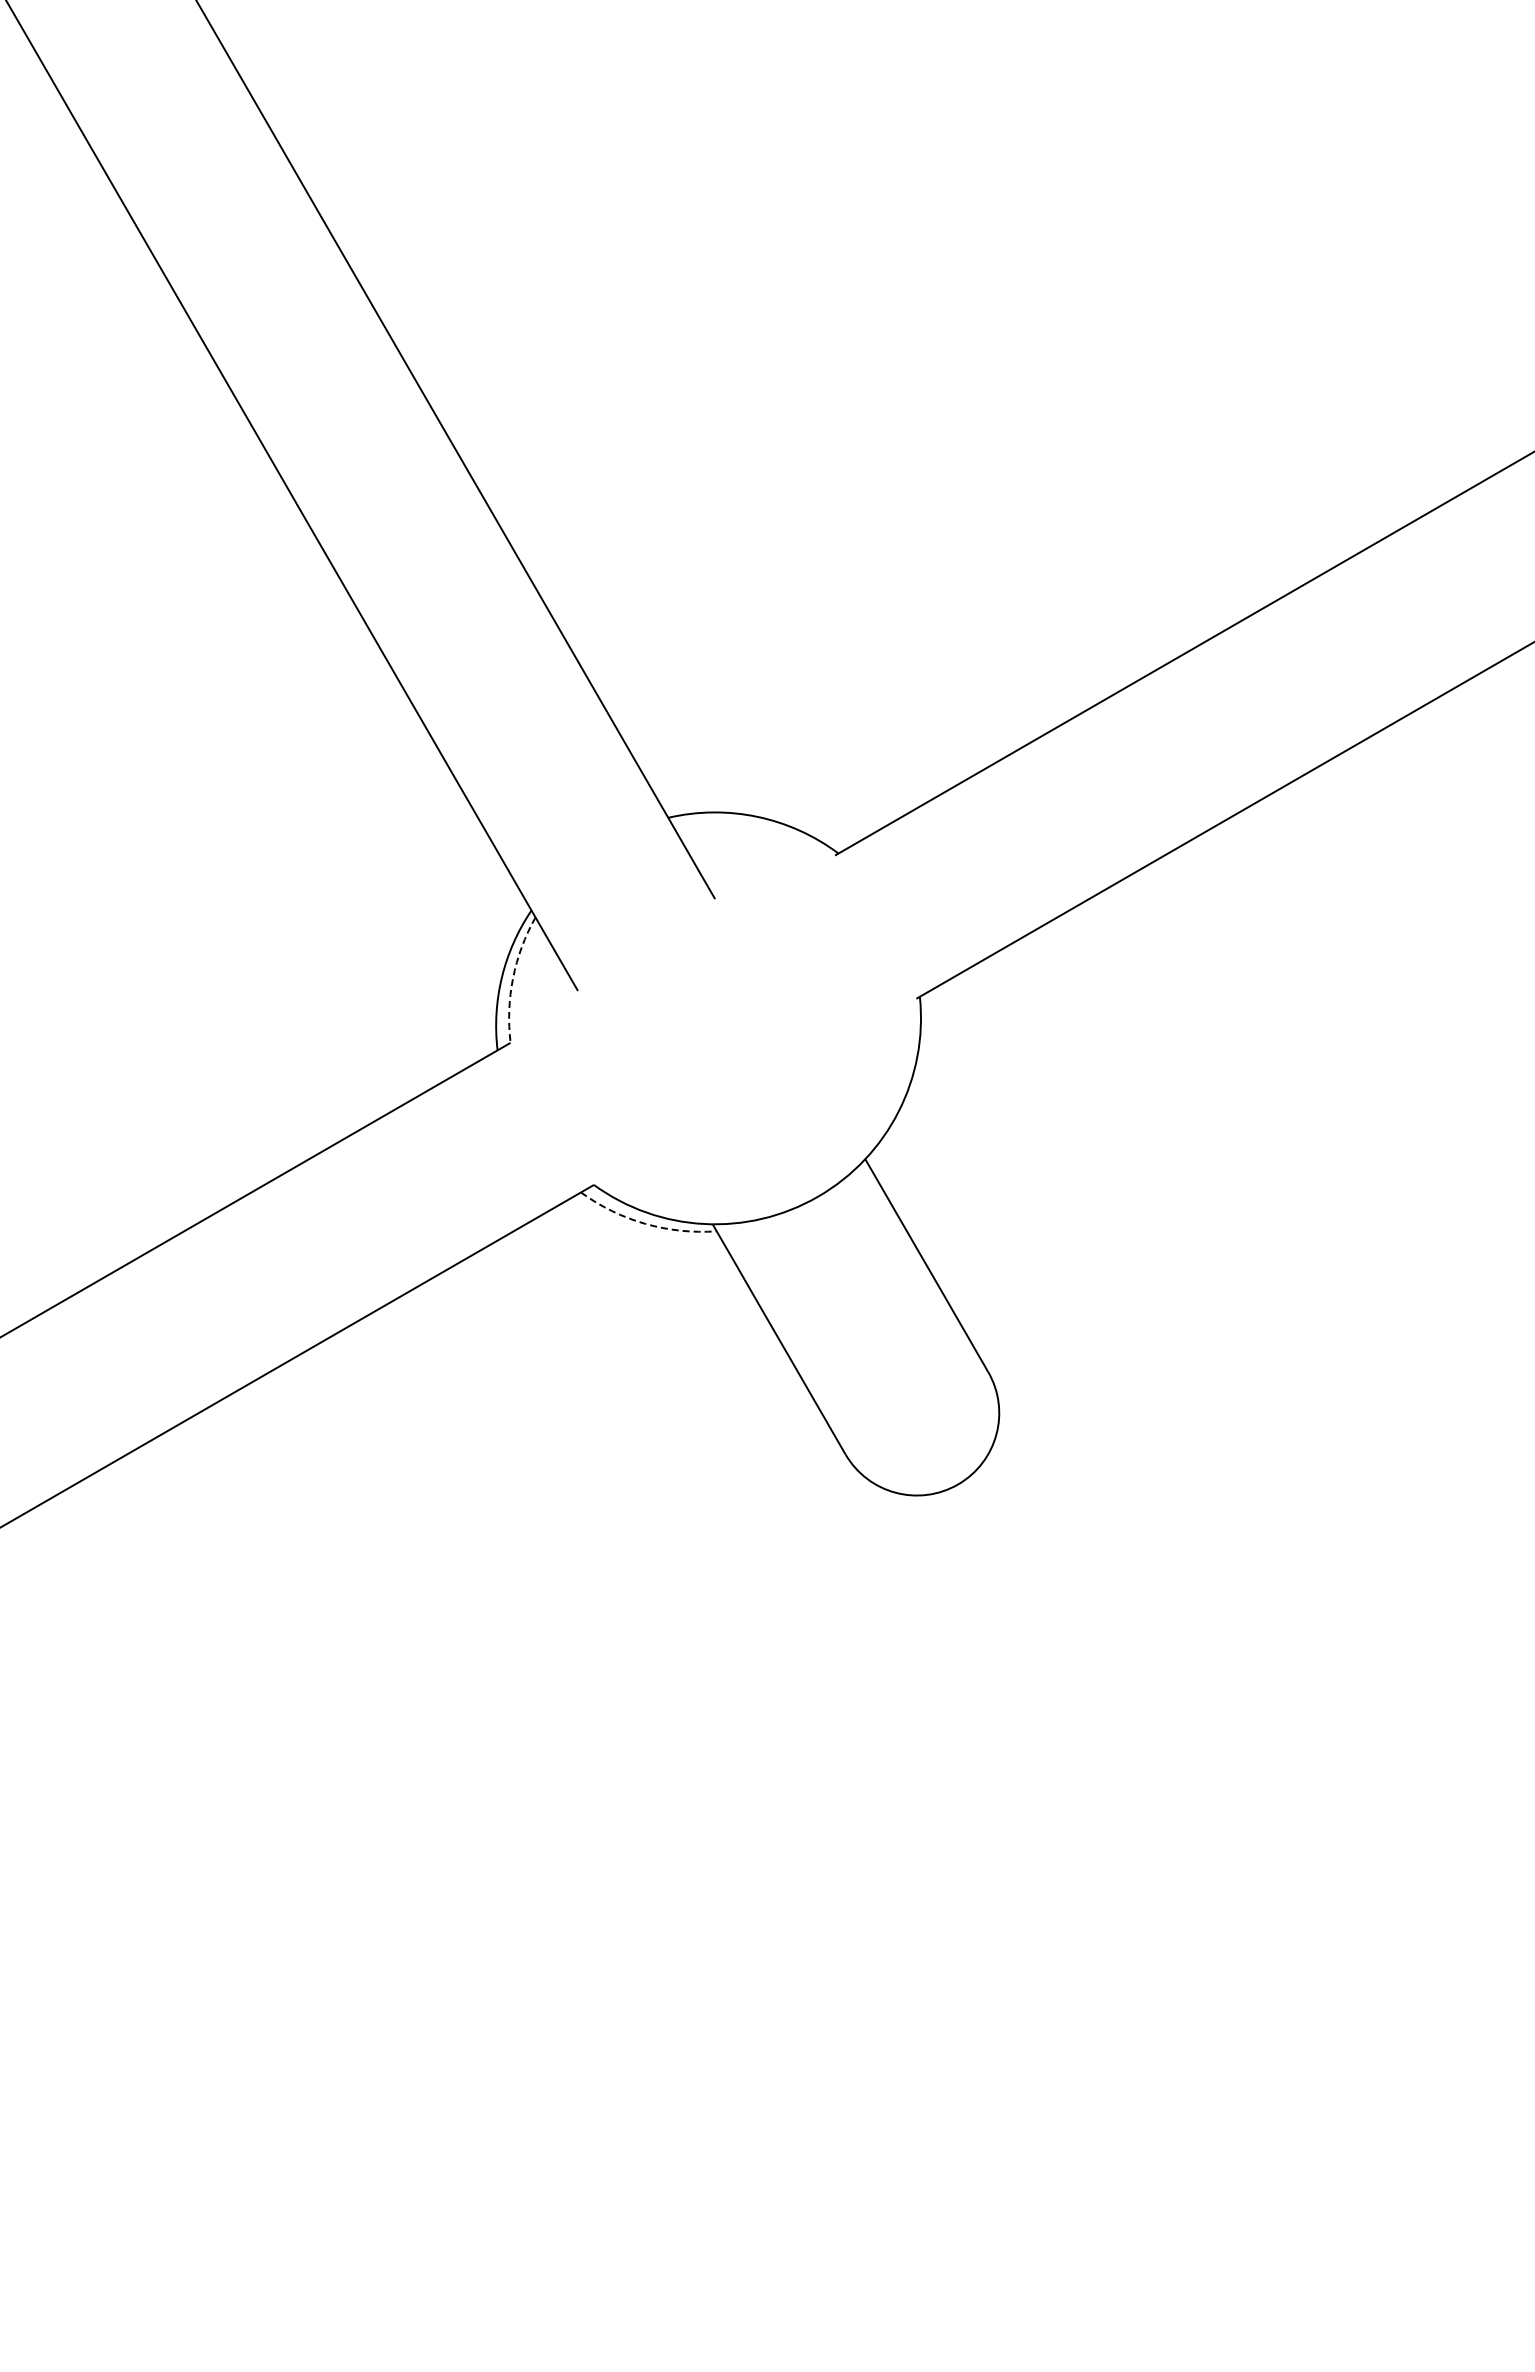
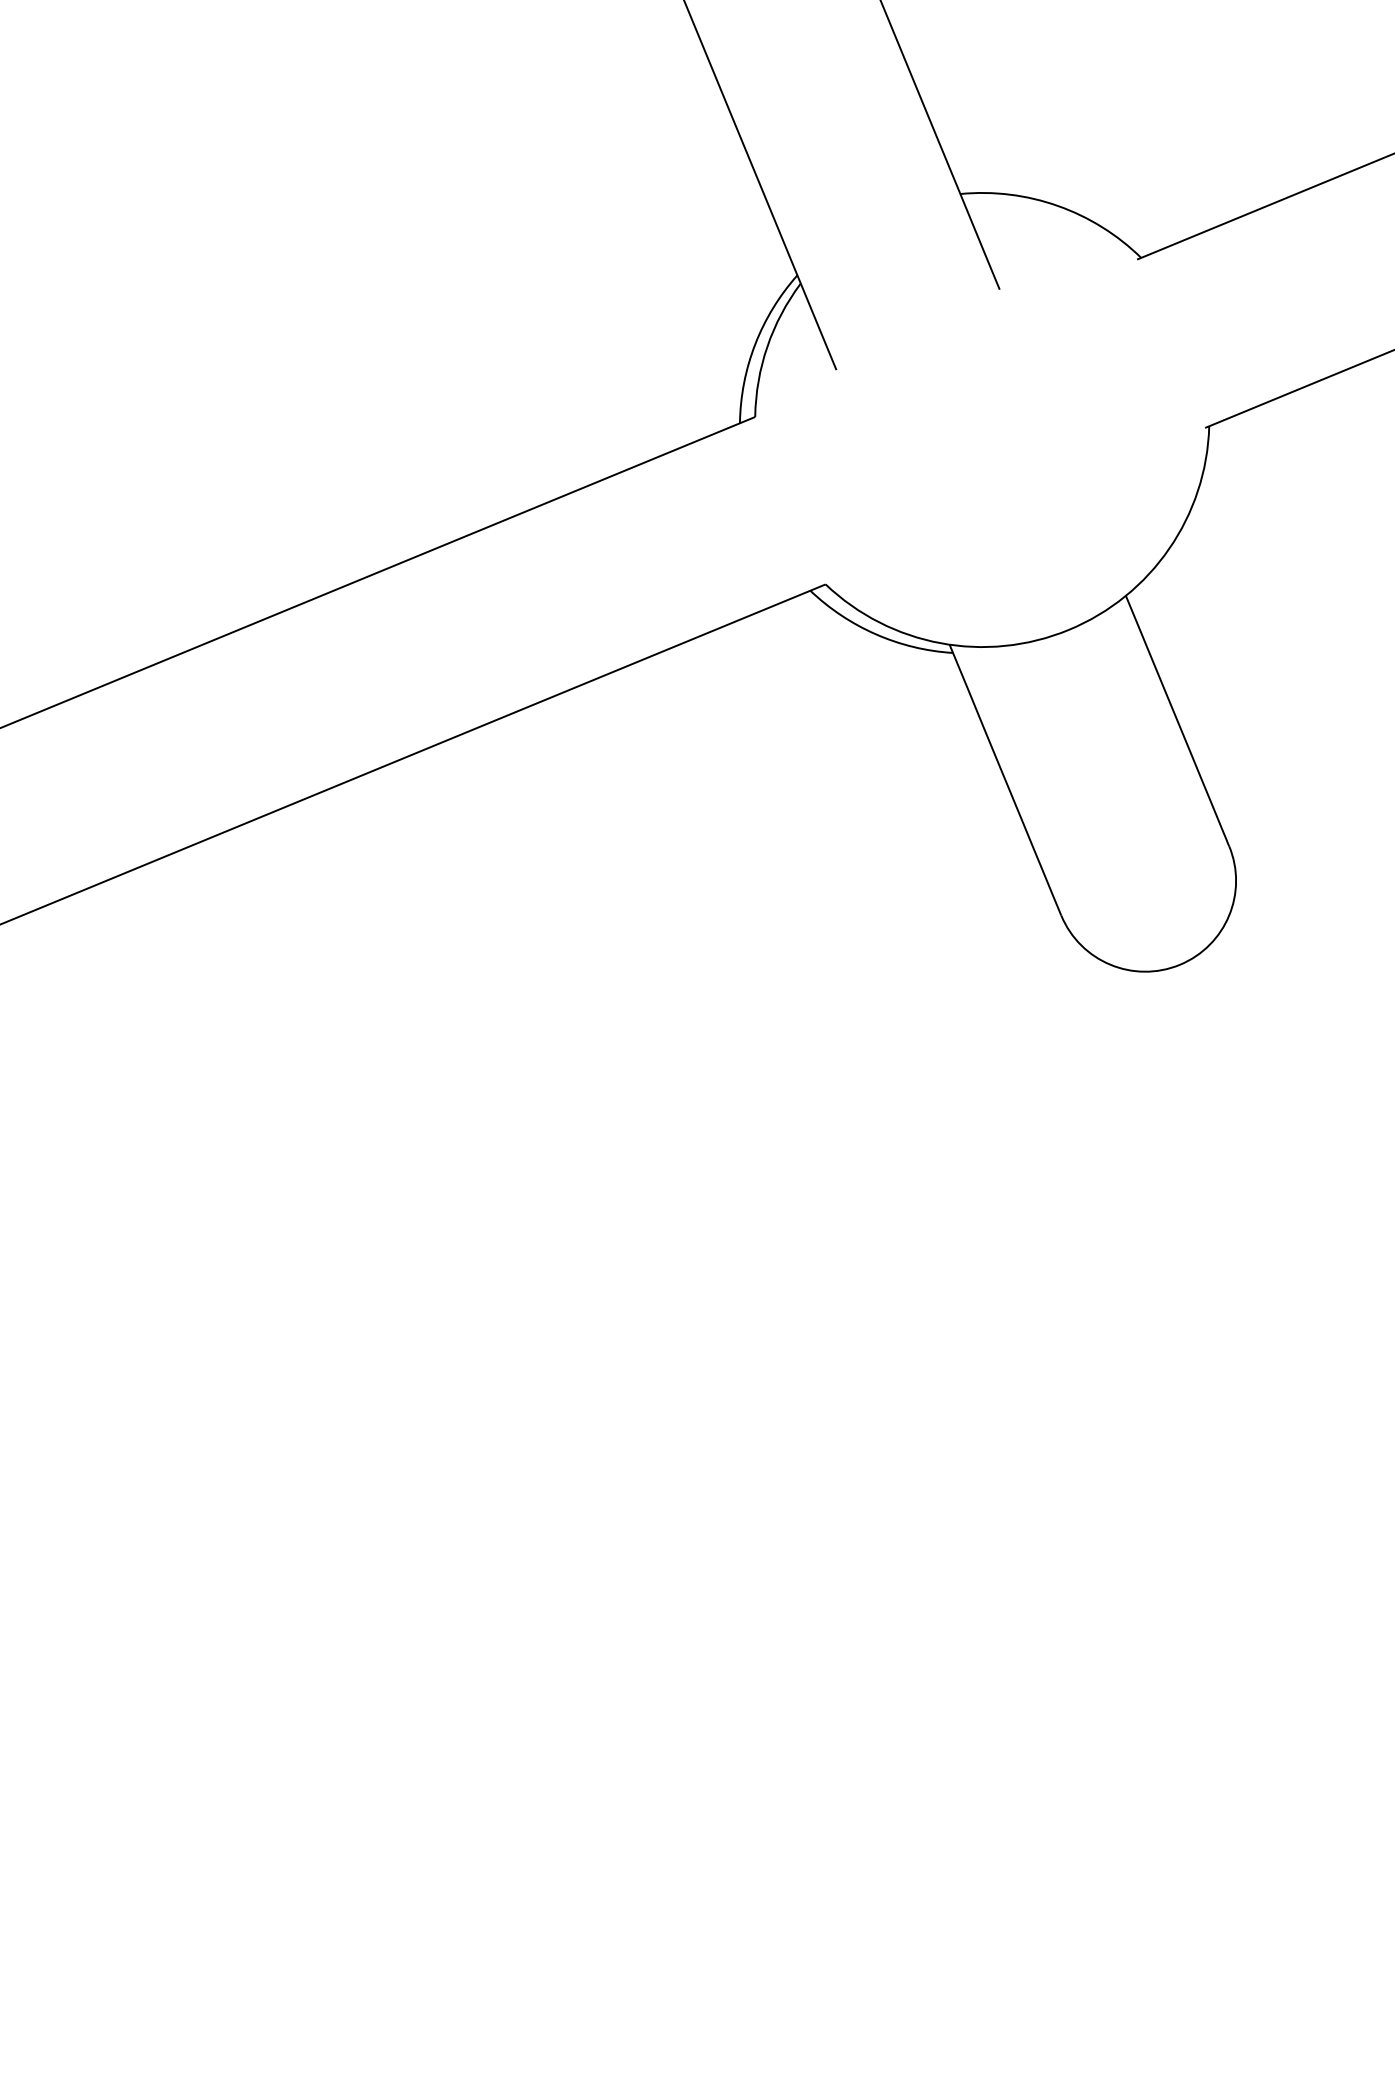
arc: (513, 978) -> (767, 347), dashed -> solid
arc: (645, 1223) -> (876, 634), dashed -> solid

